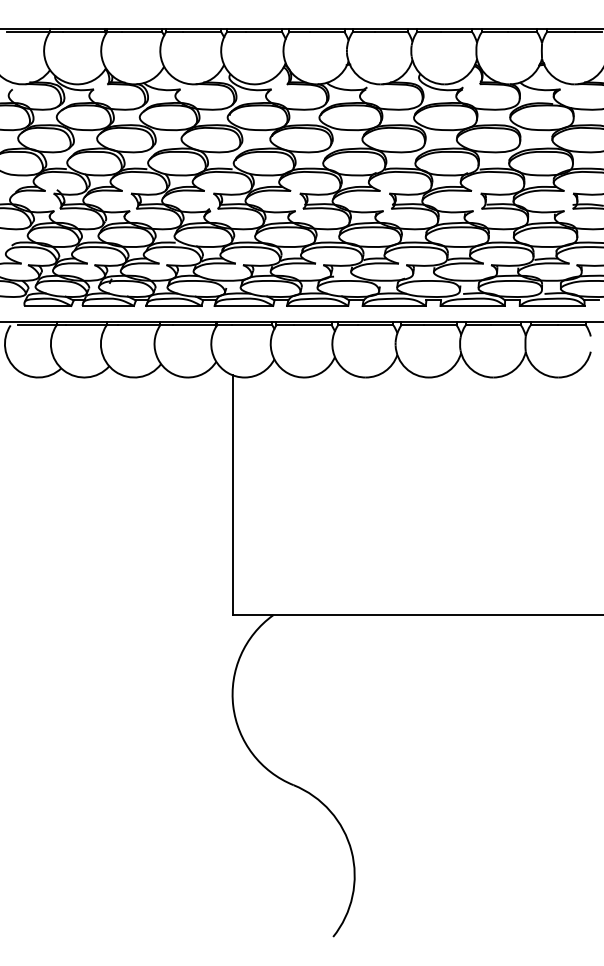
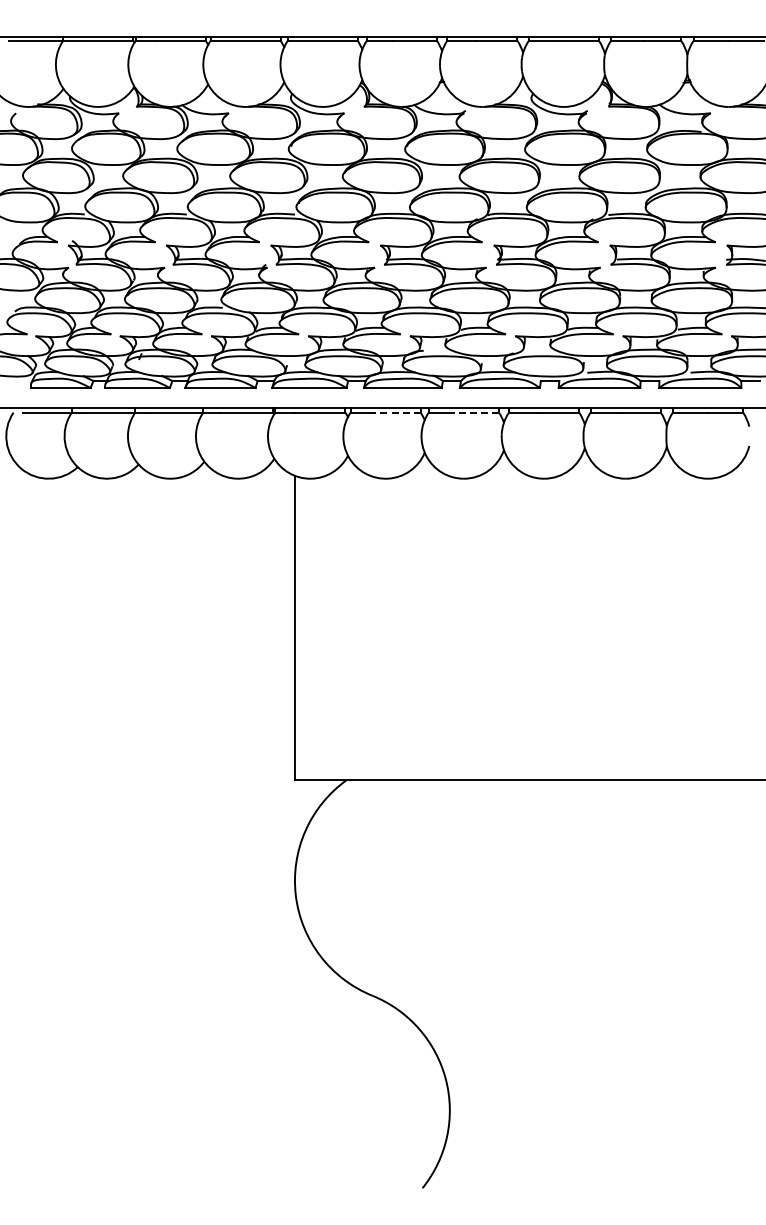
line: (312, 325) -> (396, 412), solid -> dashed
line: (375, 325) -> (476, 412), solid -> dashed

